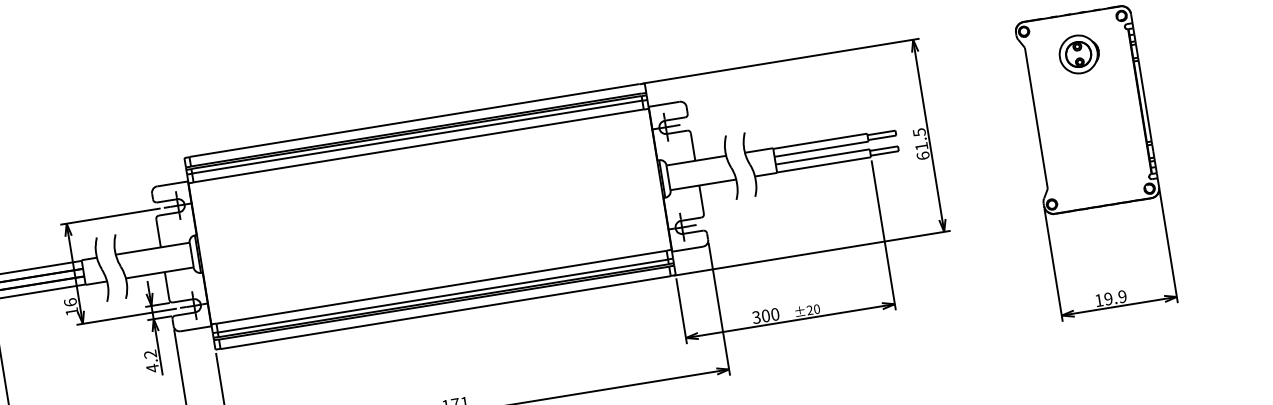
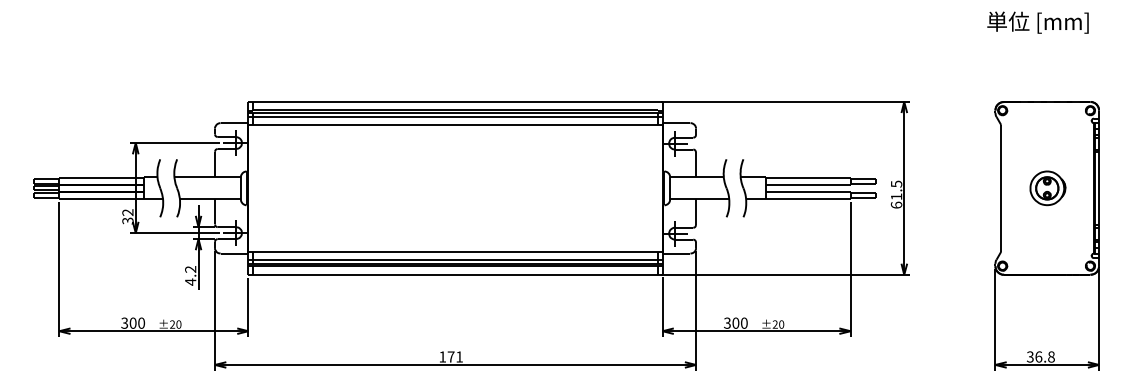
part: (1078, 54) -> (1047, 188), moved
text: (1110, 298) -> (1040, 356), 19.9 -> 36.8
text: (70, 306) -> (127, 216), 16 -> 32

